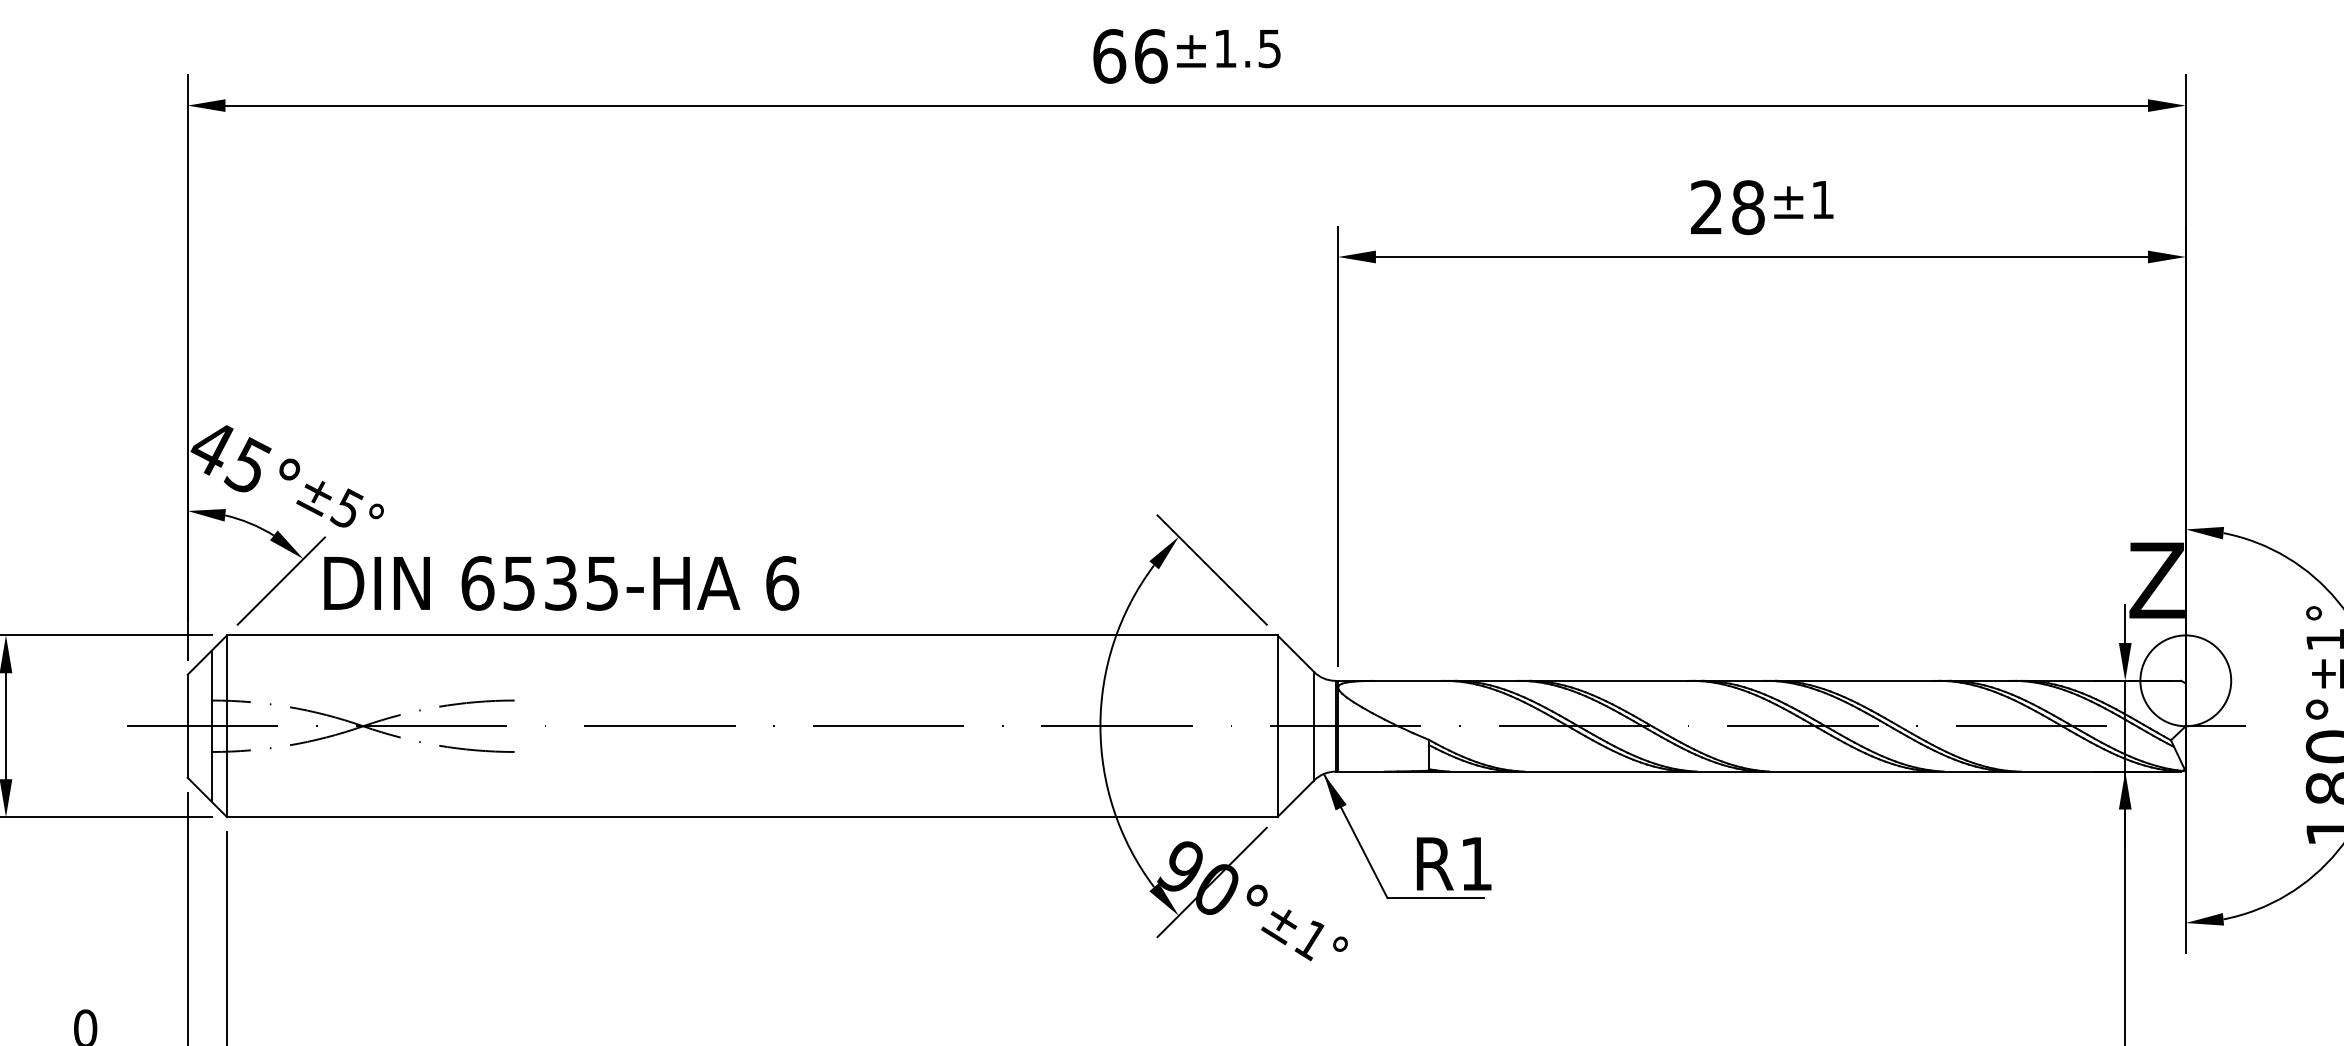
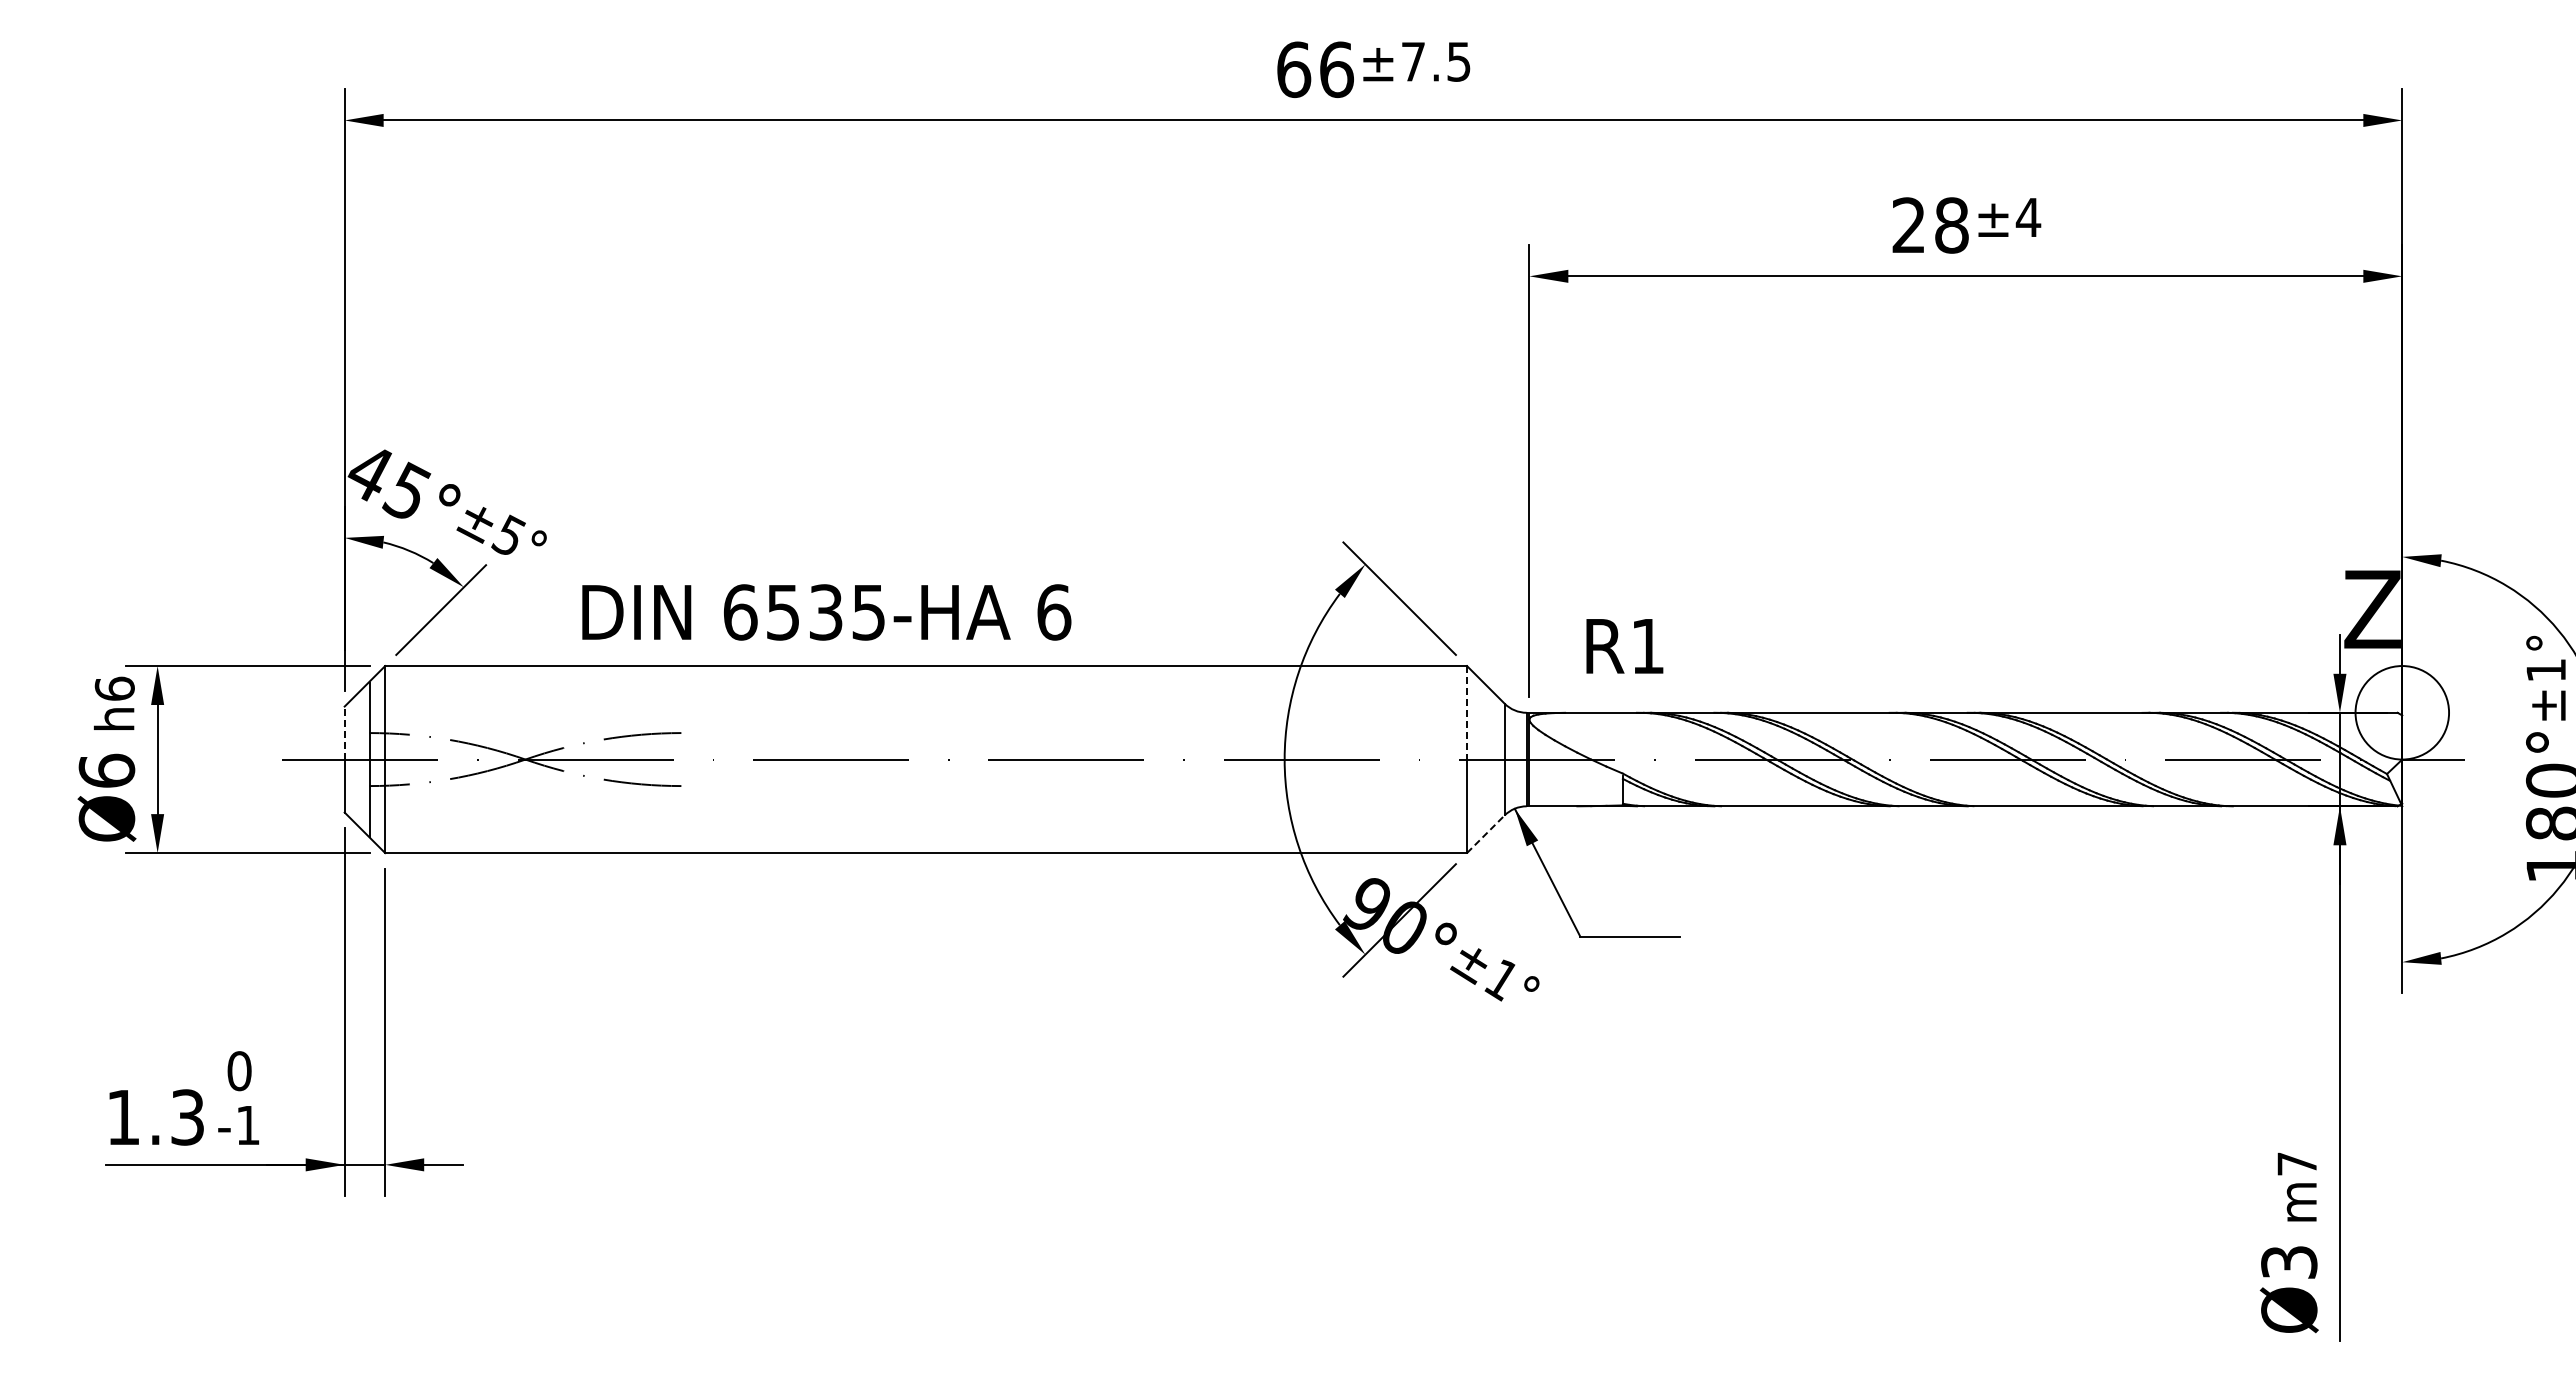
text: (1225, 48) -> (1413, 61), ±1.5 -> ±7.5
text: (1822, 199) -> (2028, 217), ±1 -> ±4
text: (561, 583) -> (826, 612), moved
line: (1278, 680) -> (1467, 712), solid -> dashed
line: (187, 699) -> (344, 732), solid -> dashed
line: (1295, 799) -> (1485, 834), solid -> dashed
text: (1453, 864) -> (1624, 646), moved

